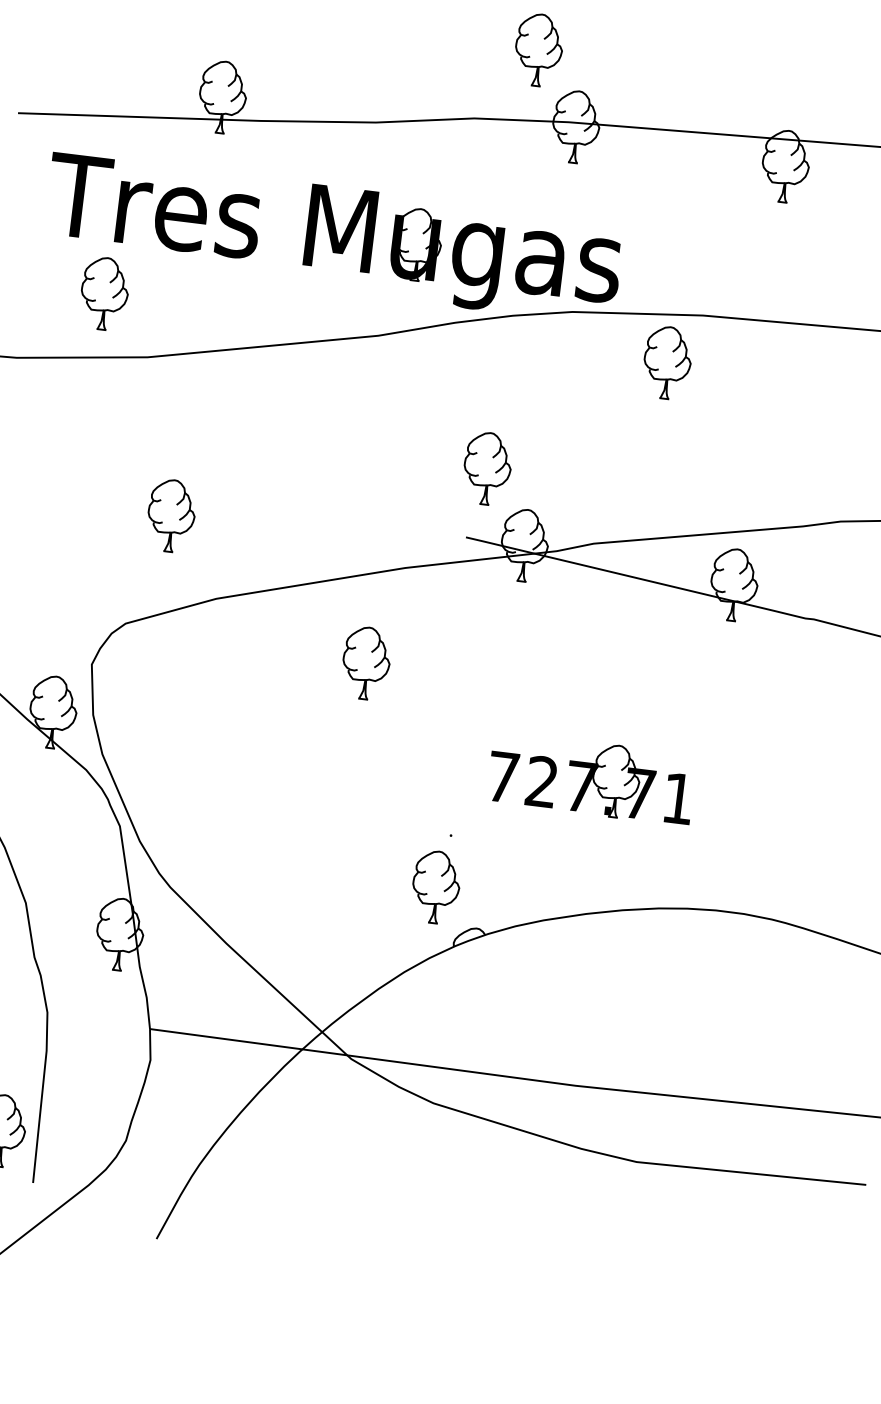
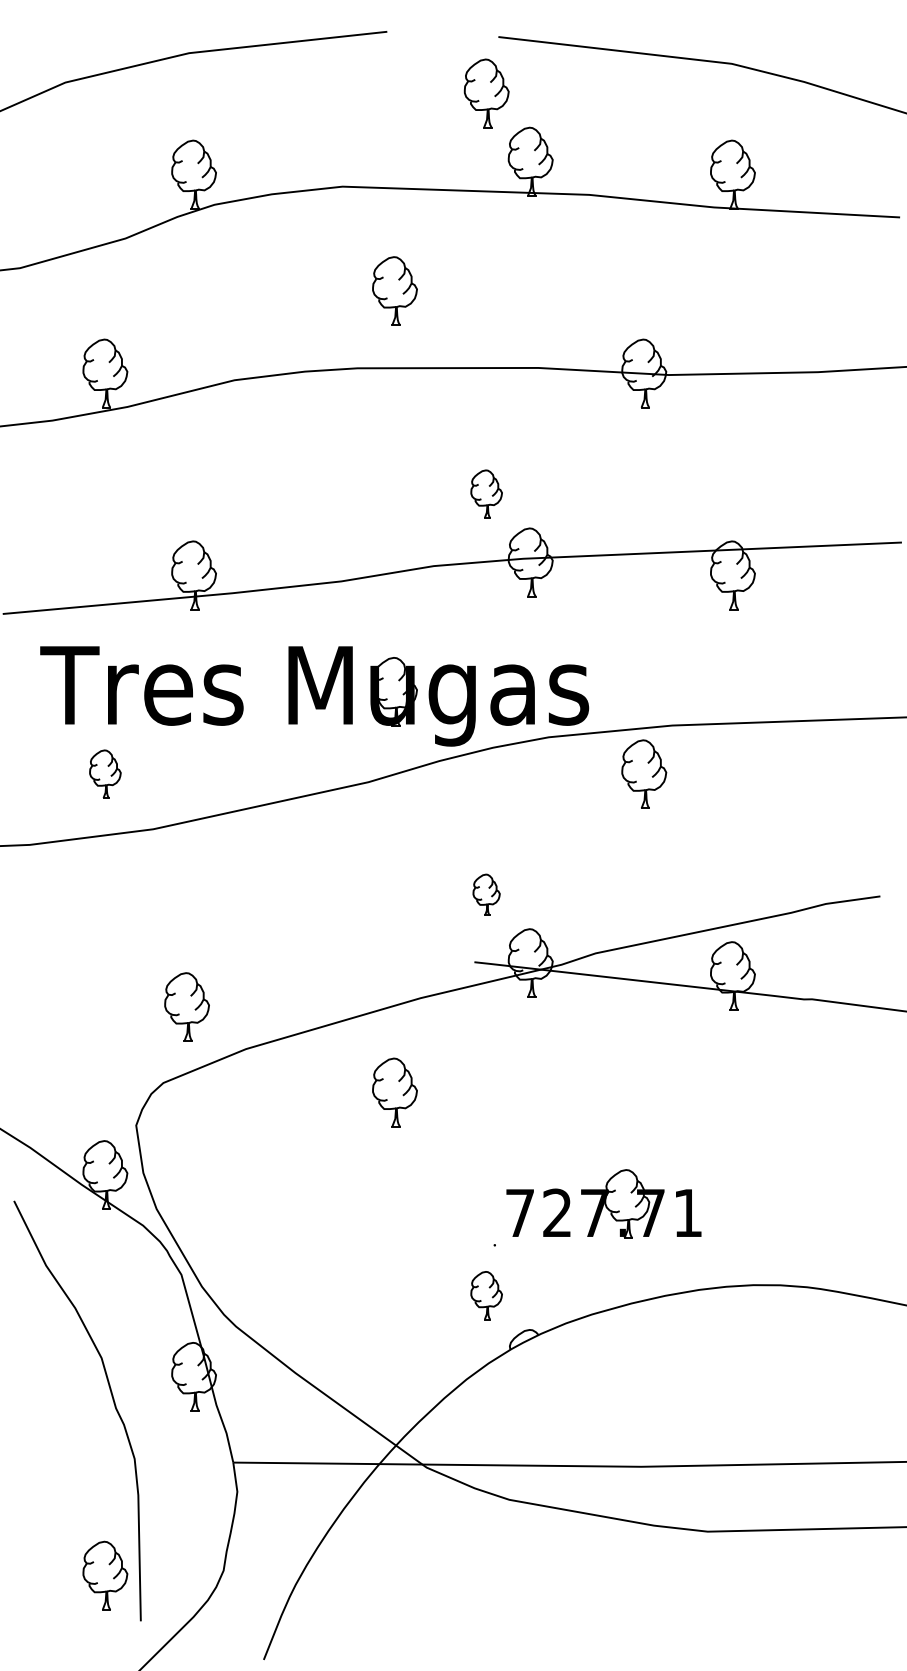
part: (538, 49) -> (486, 493), size x0.7
part: (104, 292) -> (105, 773), size x0.7
part: (487, 468) -> (486, 894), size x0.6
part: (170, 515) -> (186, 1006), moved
part: (591, 777) -> (603, 1203), moved
part: (435, 887) -> (486, 1295), size x0.7

